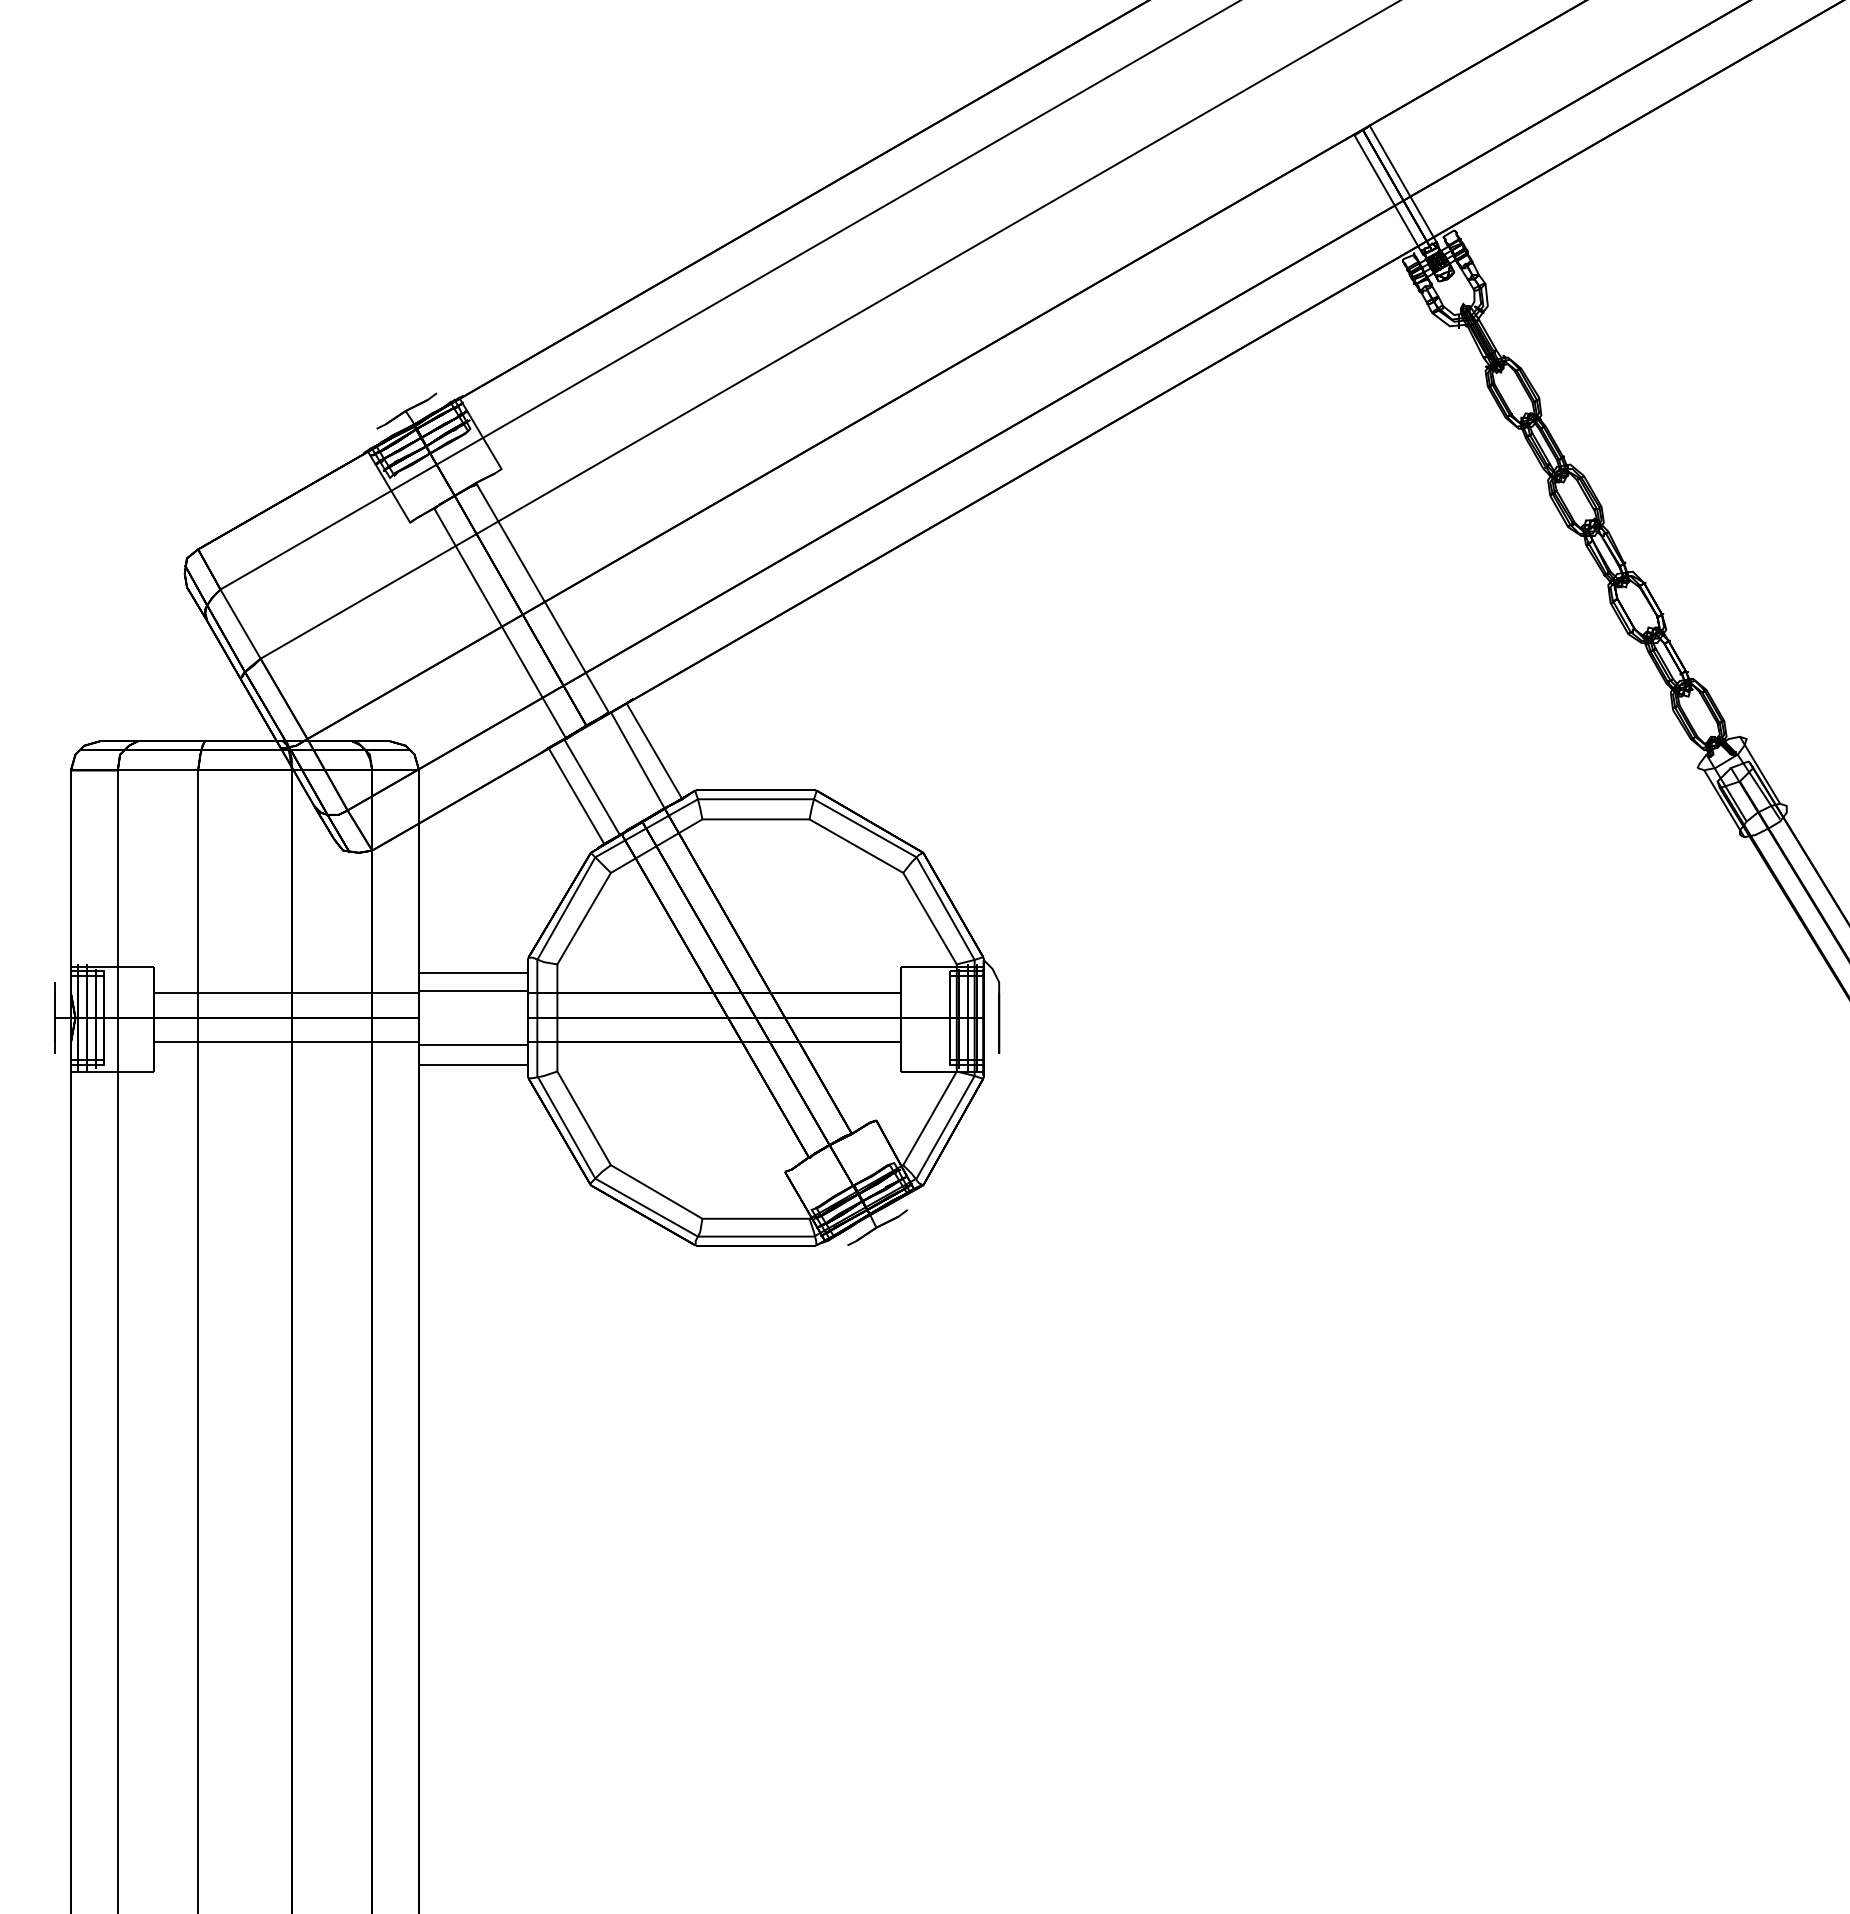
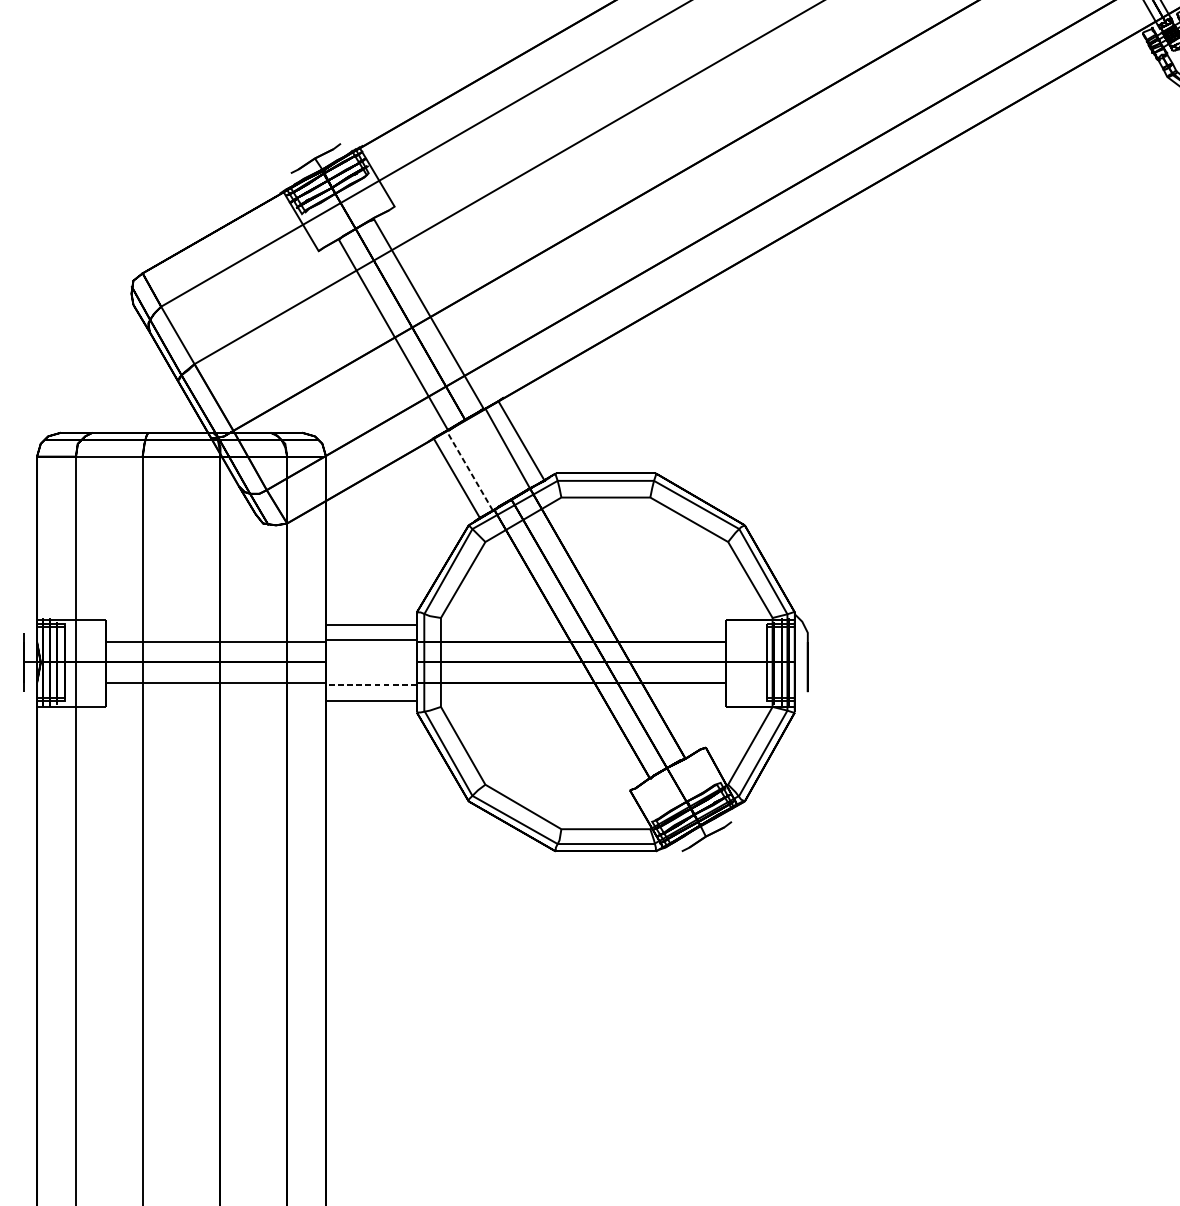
line: (591, 786) -> (469, 470), solid -> dashed
line: (473, 1044) -> (371, 684), solid -> dashed

